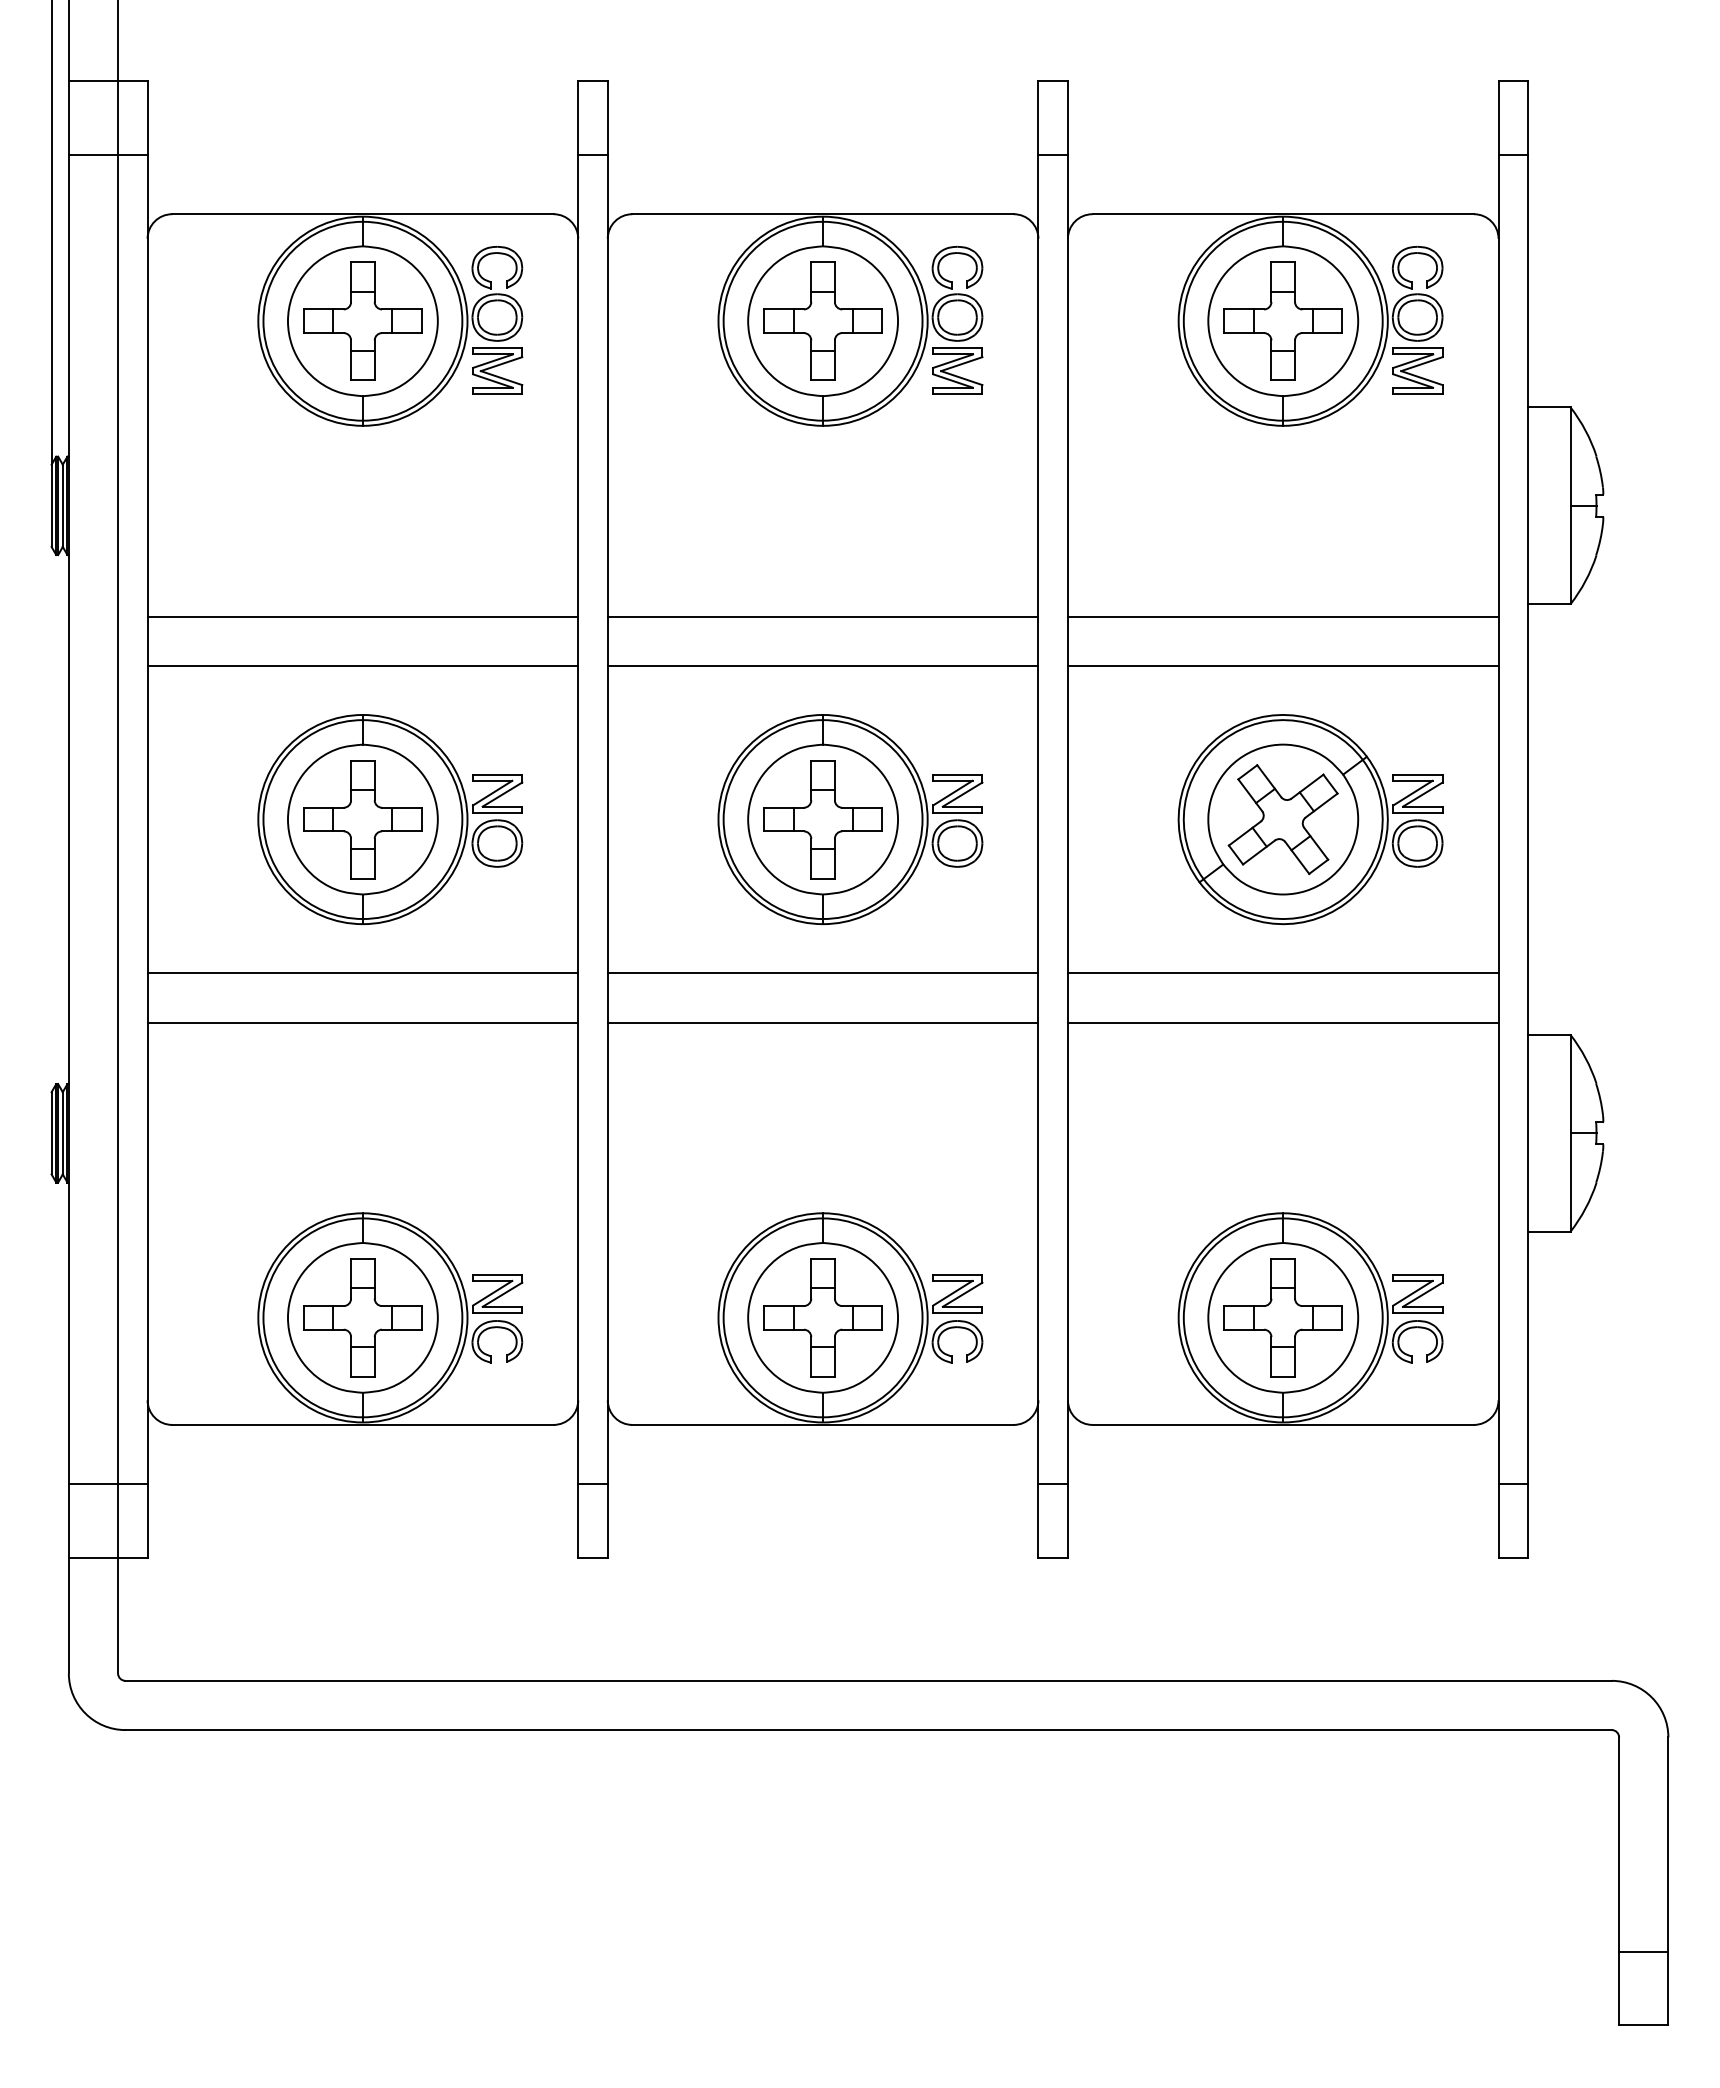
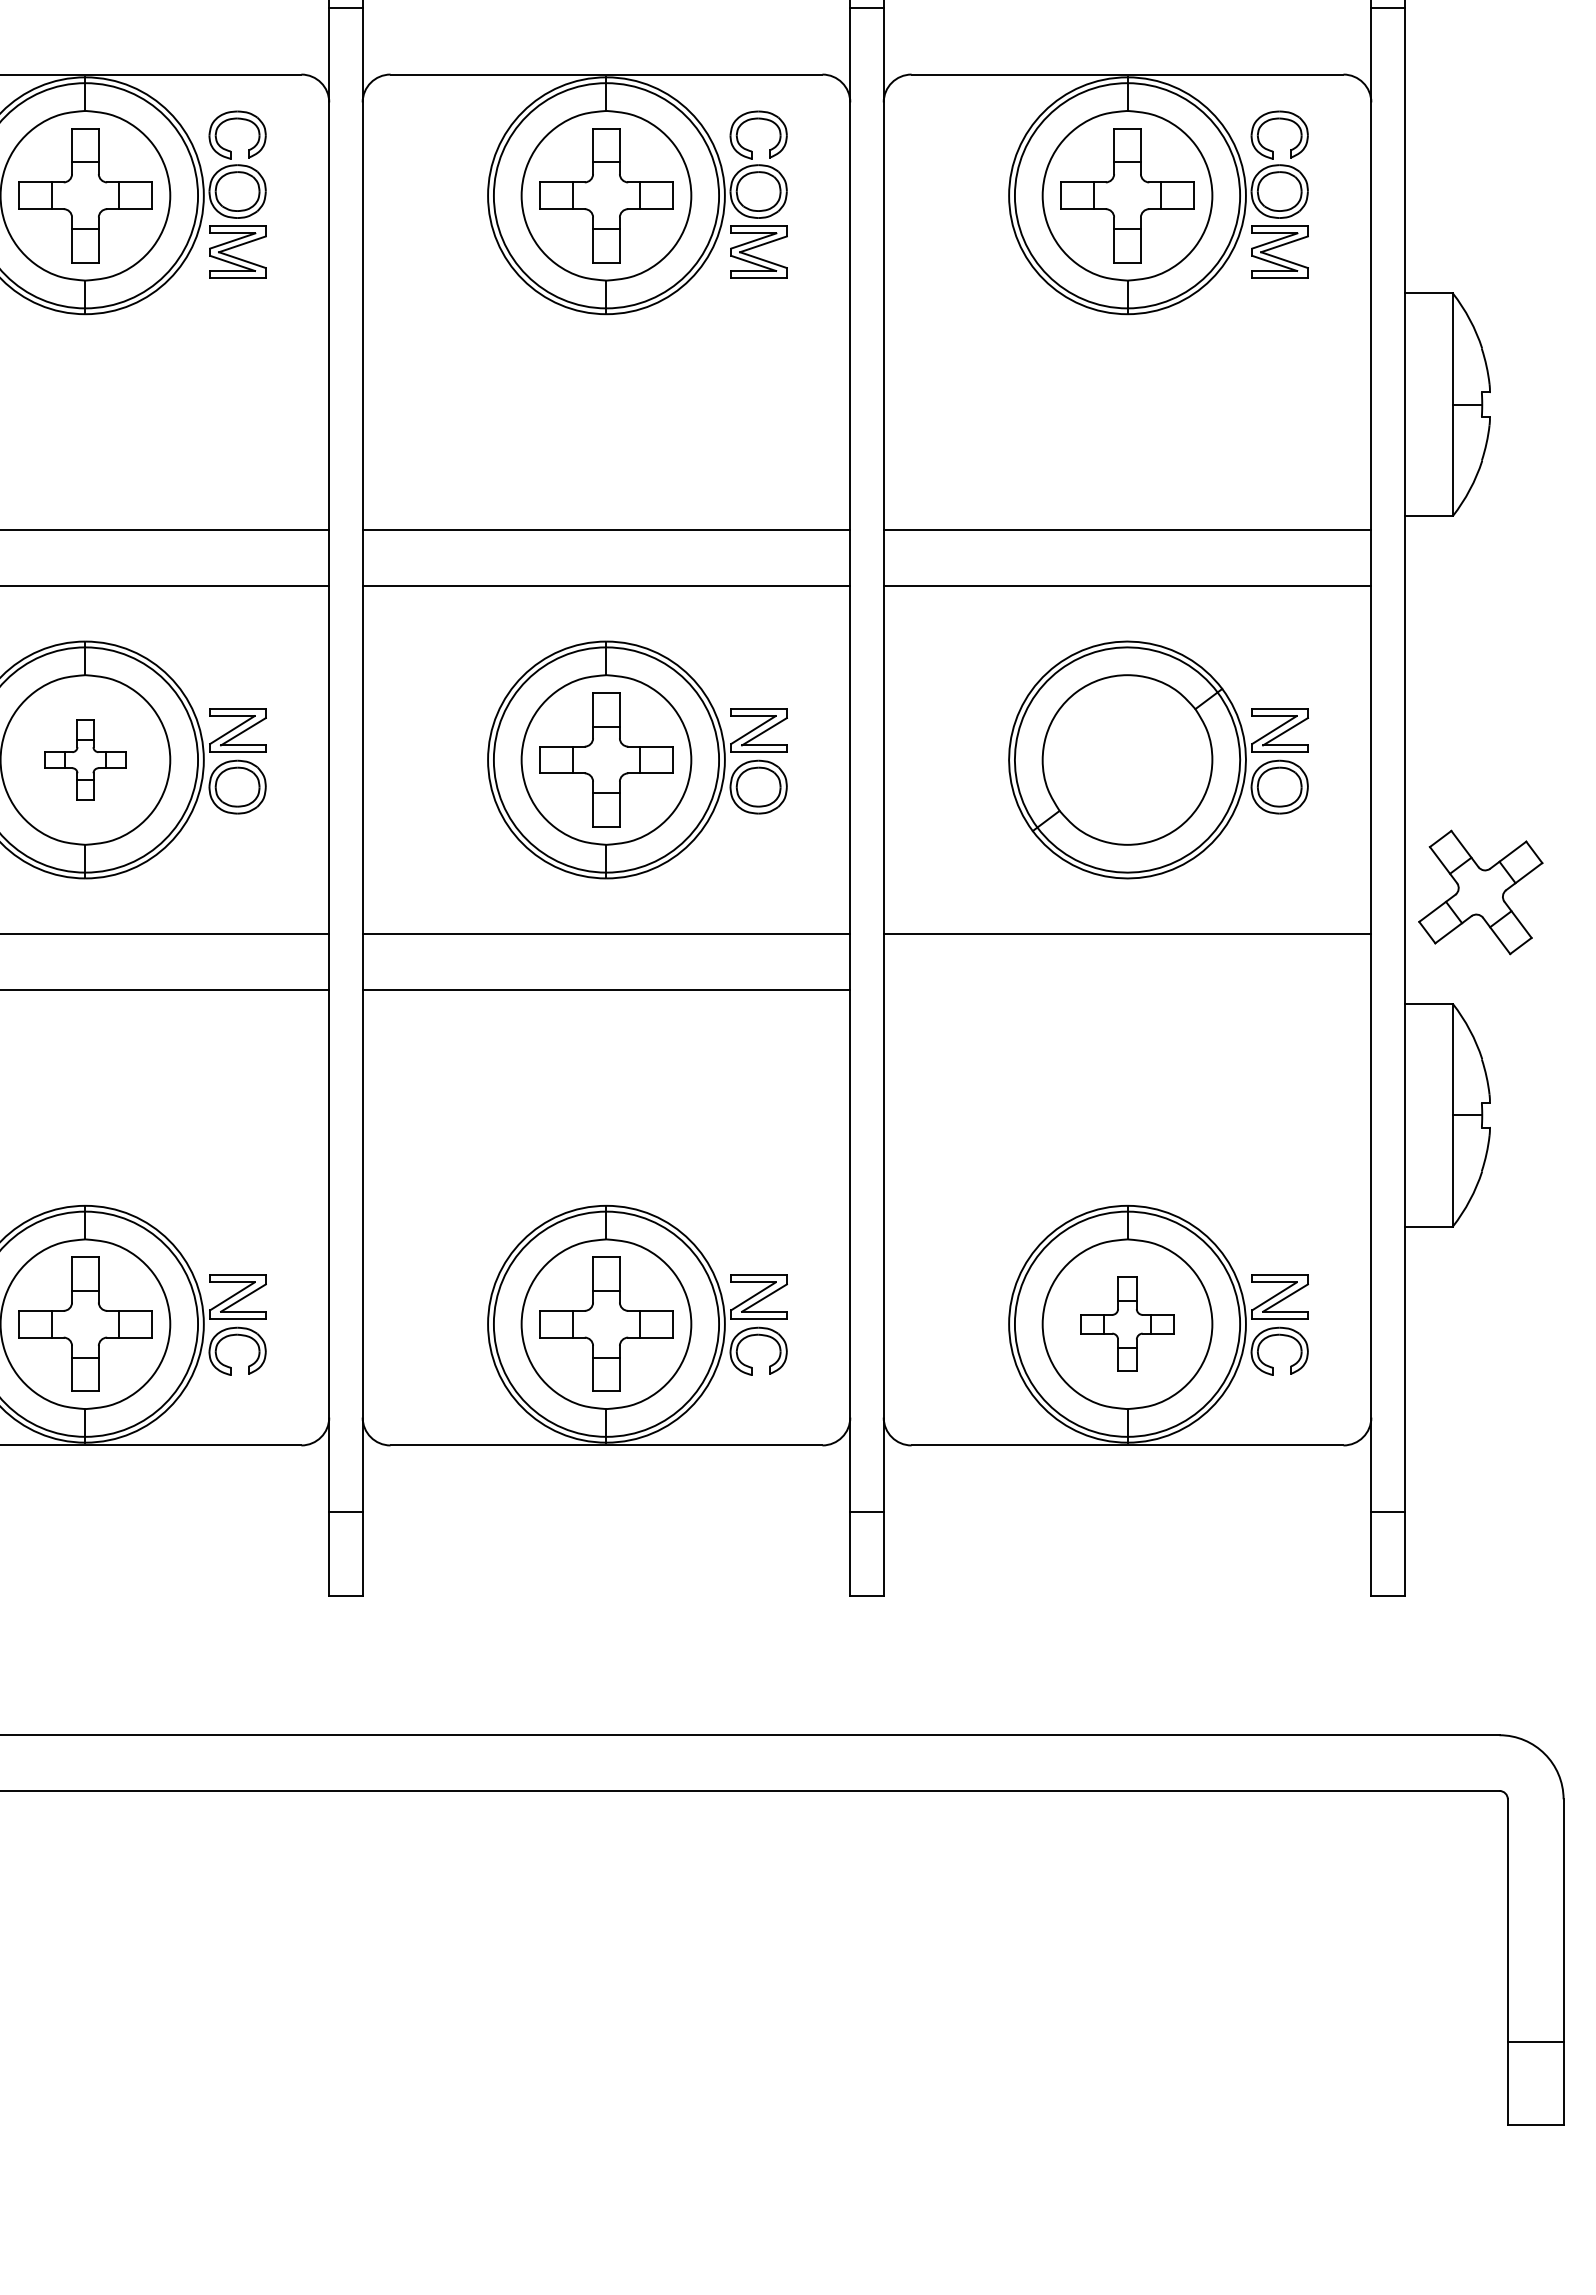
part: (362, 819) -> (84, 759), size x0.6
part: (1282, 819) -> (1479, 892), moved
line: (1282, 1022) -> (1126, 989), removed
part: (1282, 1317) -> (1126, 1323), size x0.7

